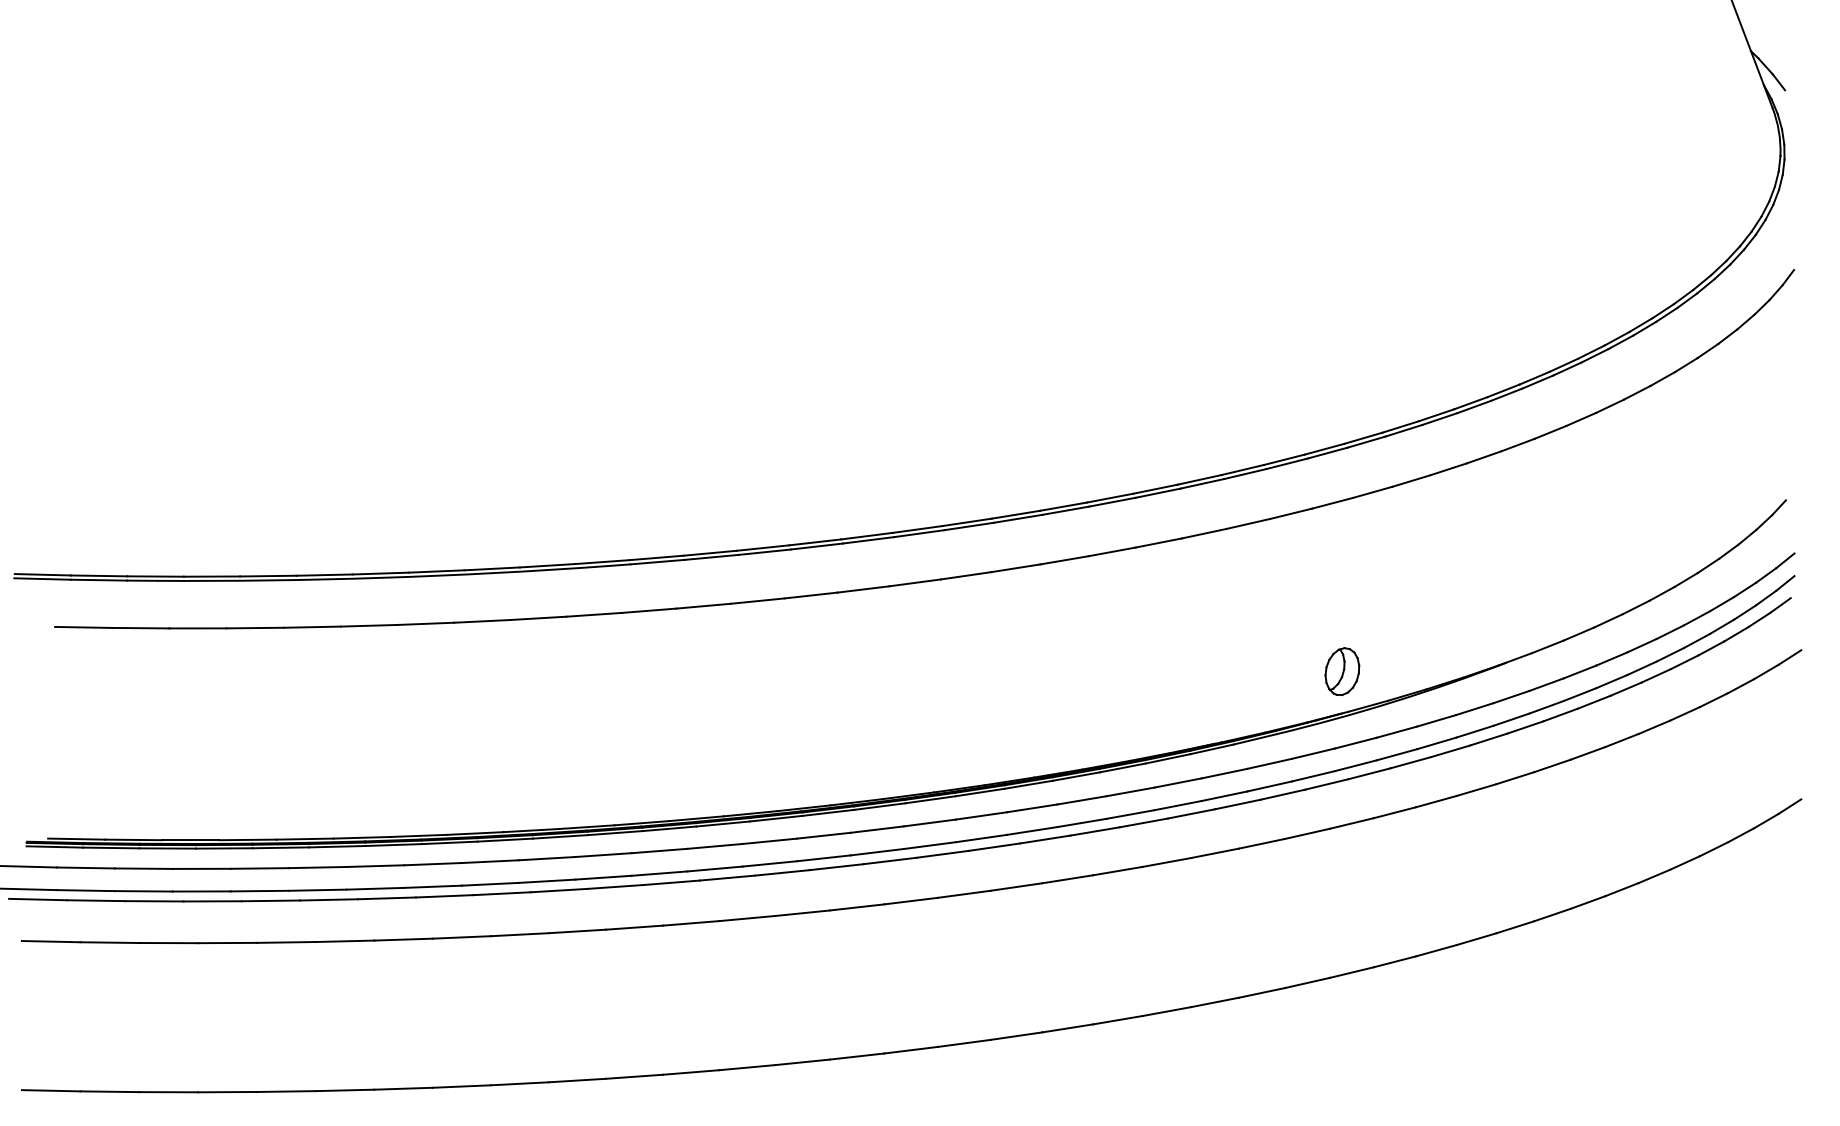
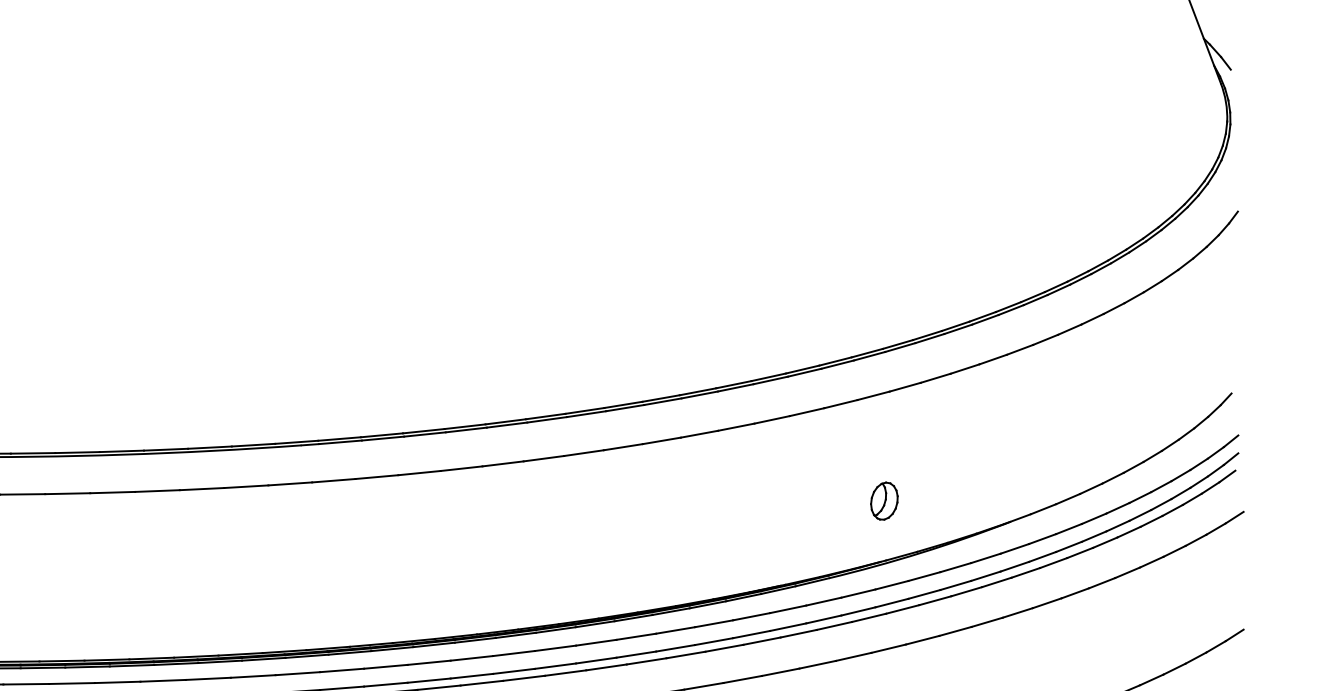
part: (1342, 671) -> (884, 501), moved

